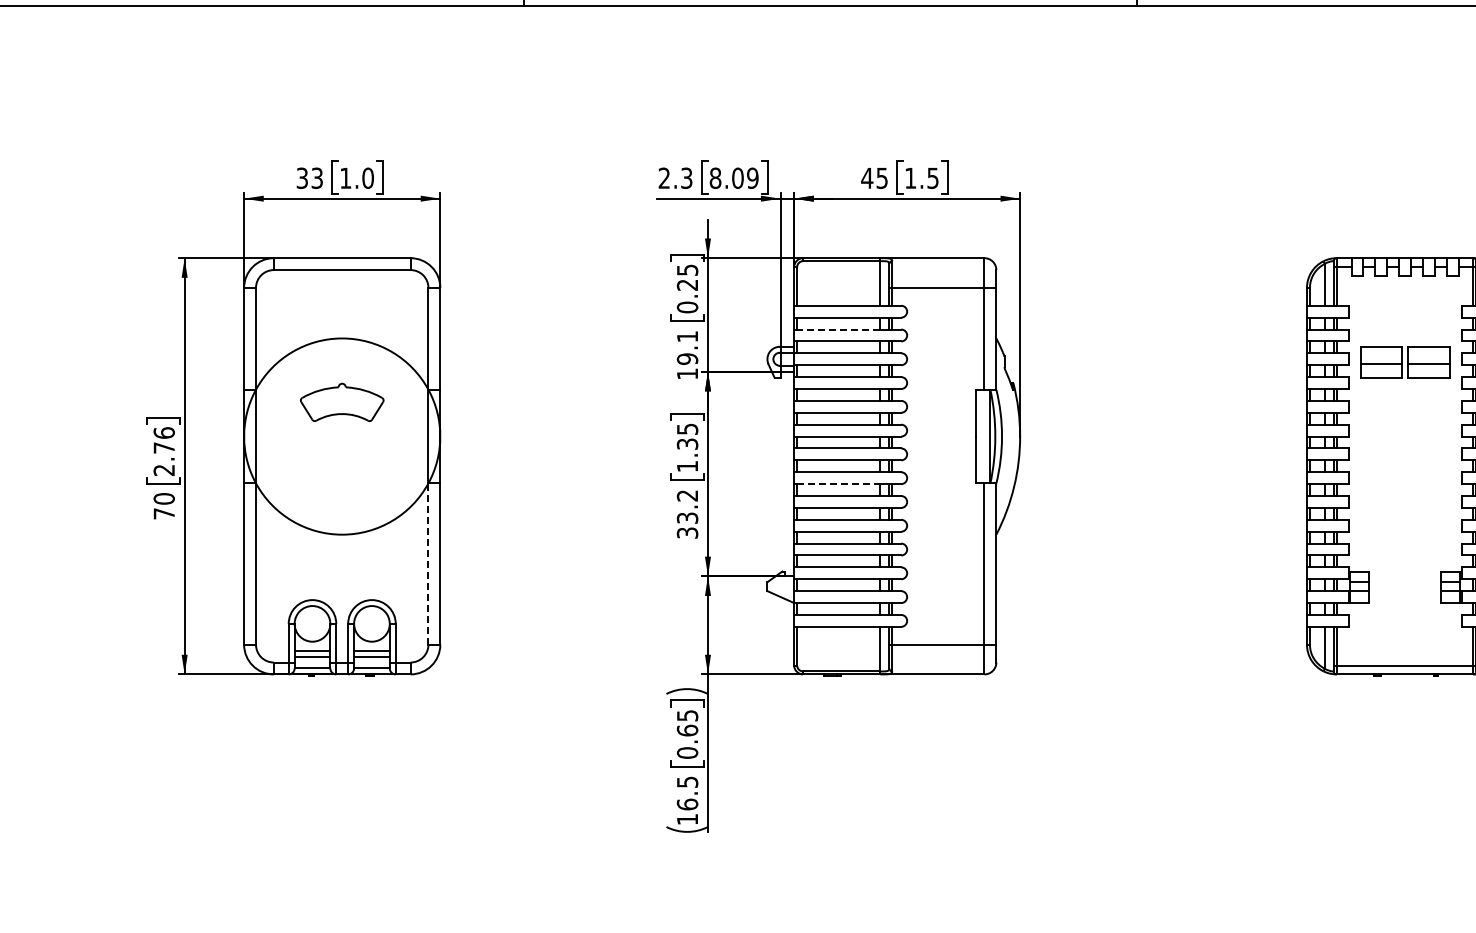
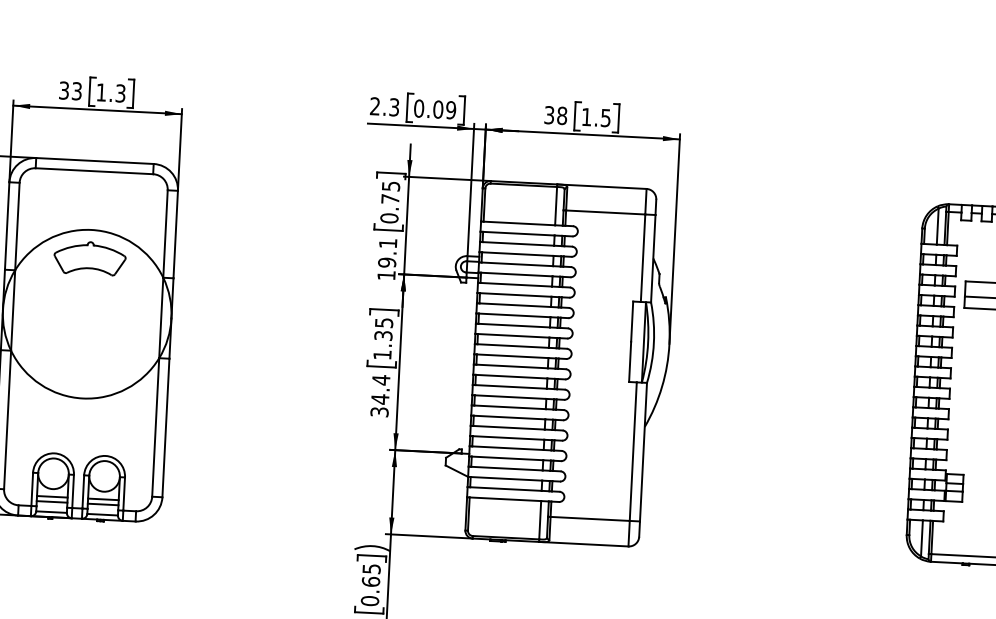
text: (367, 177) -> (120, 92), 1.0 -> 1.3
text: (874, 177) -> (555, 114), 45 -> 38
text: (715, 178) -> (419, 108), 8.09 -> 0.09
text: (686, 284) -> (389, 198), 0.25 -> 0.75
line: (838, 329) -> (518, 243), dashed -> solid
part: (342, 401) -> (90, 257), moved
line: (838, 484) -> (511, 376), dashed -> solid
text: (687, 506) -> (380, 389), 33.2 -> 34.4
line: (428, 564) -> (155, 427), dashed -> solid

